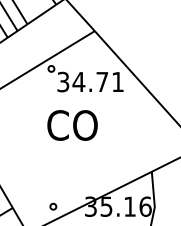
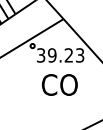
text: (97, 81) -> (65, 55), 34.71 -> 39.23
text: (72, 125) -> (59, 85), moved

